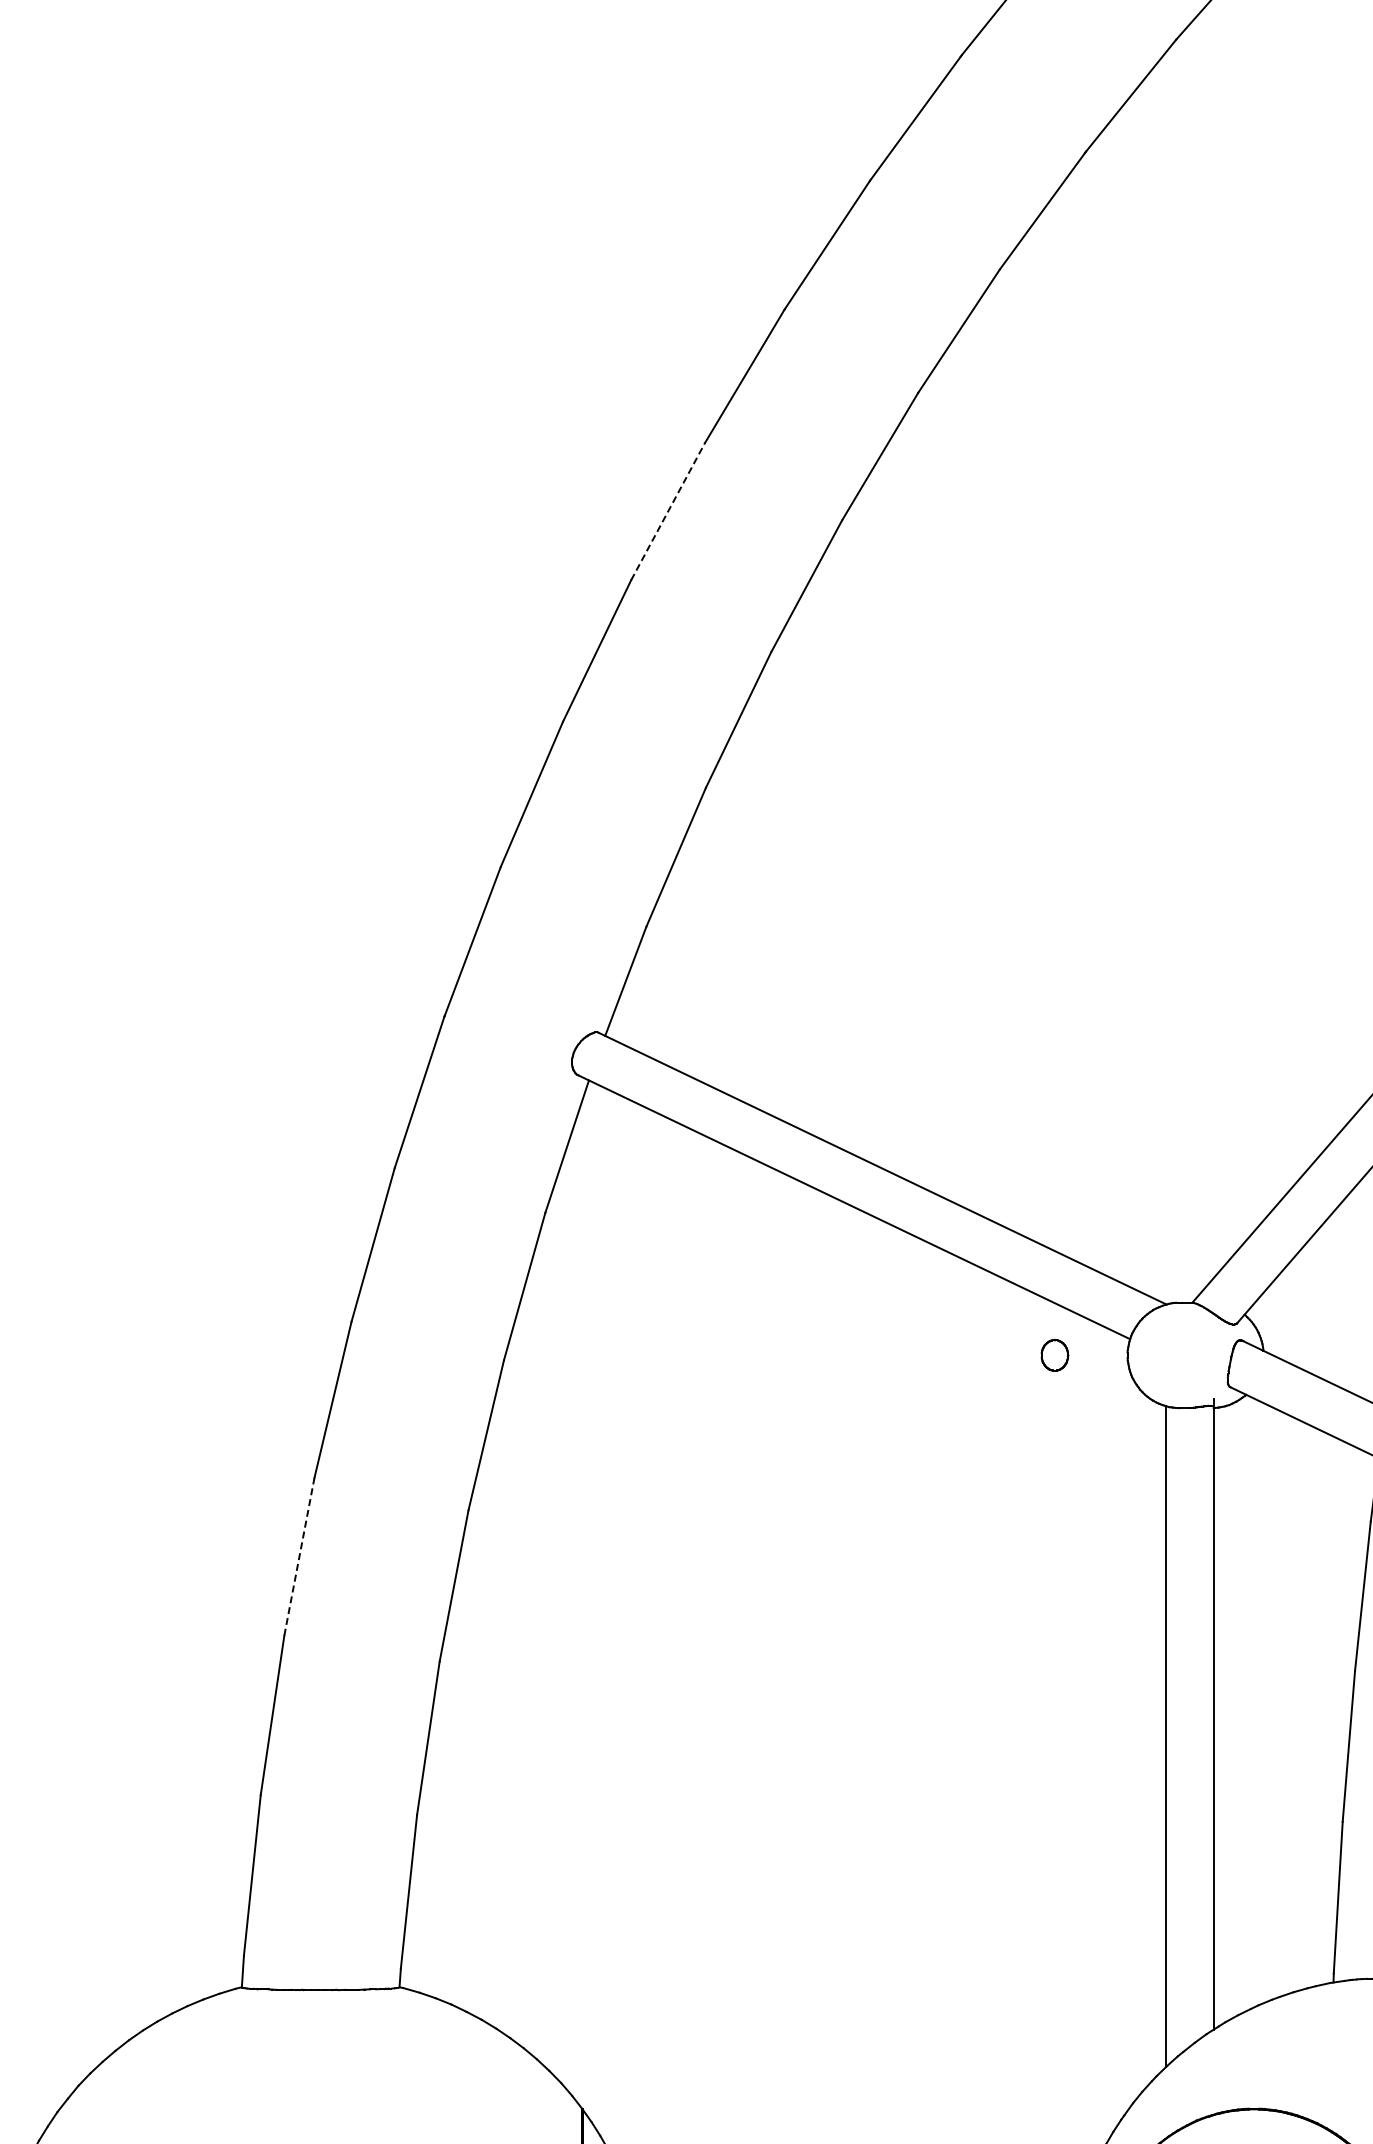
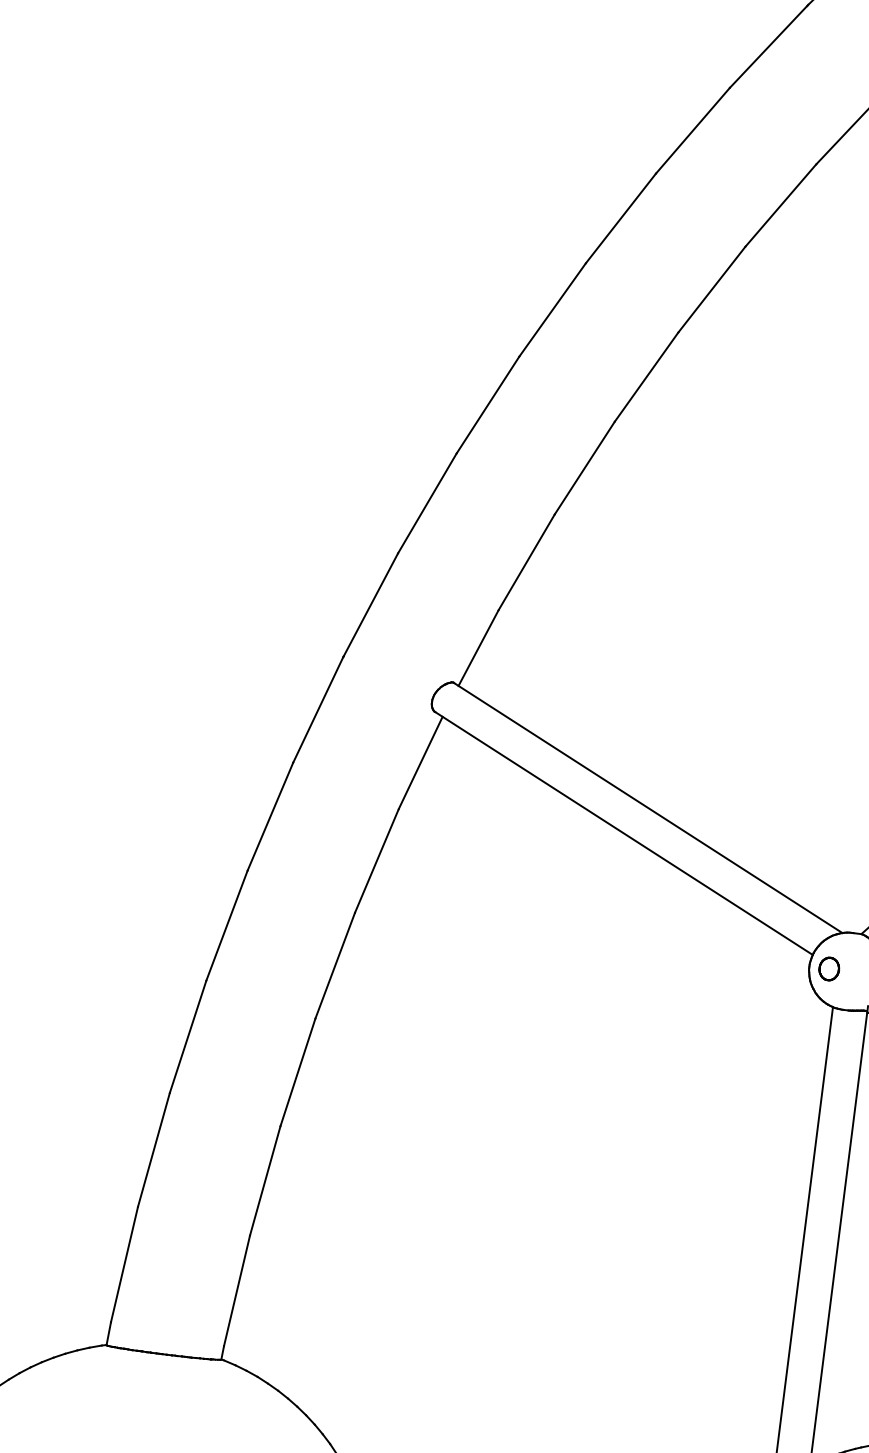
line: (668, 511) -> (552, 310), dashed -> solid
part: (1054, 1354) -> (829, 968), moved
line: (299, 1556) -> (188, 1036), dashed -> solid

